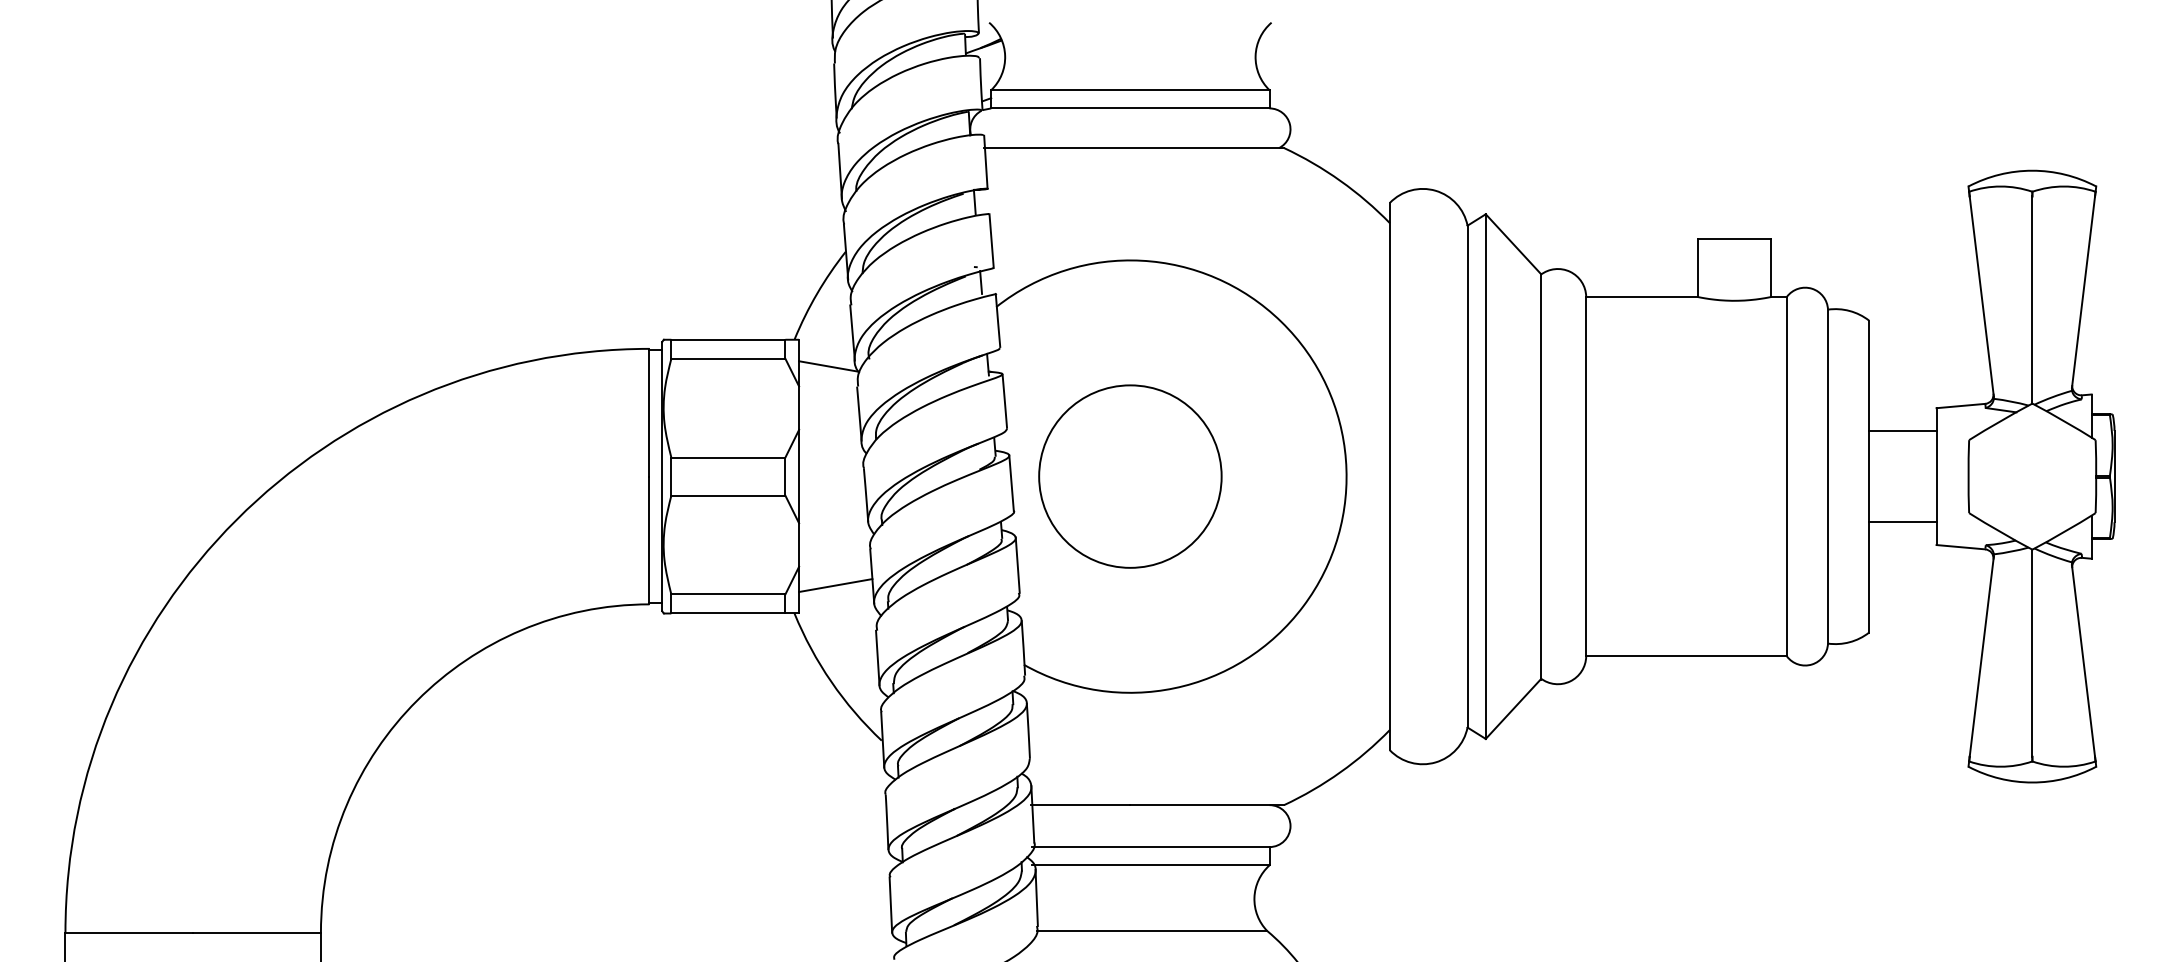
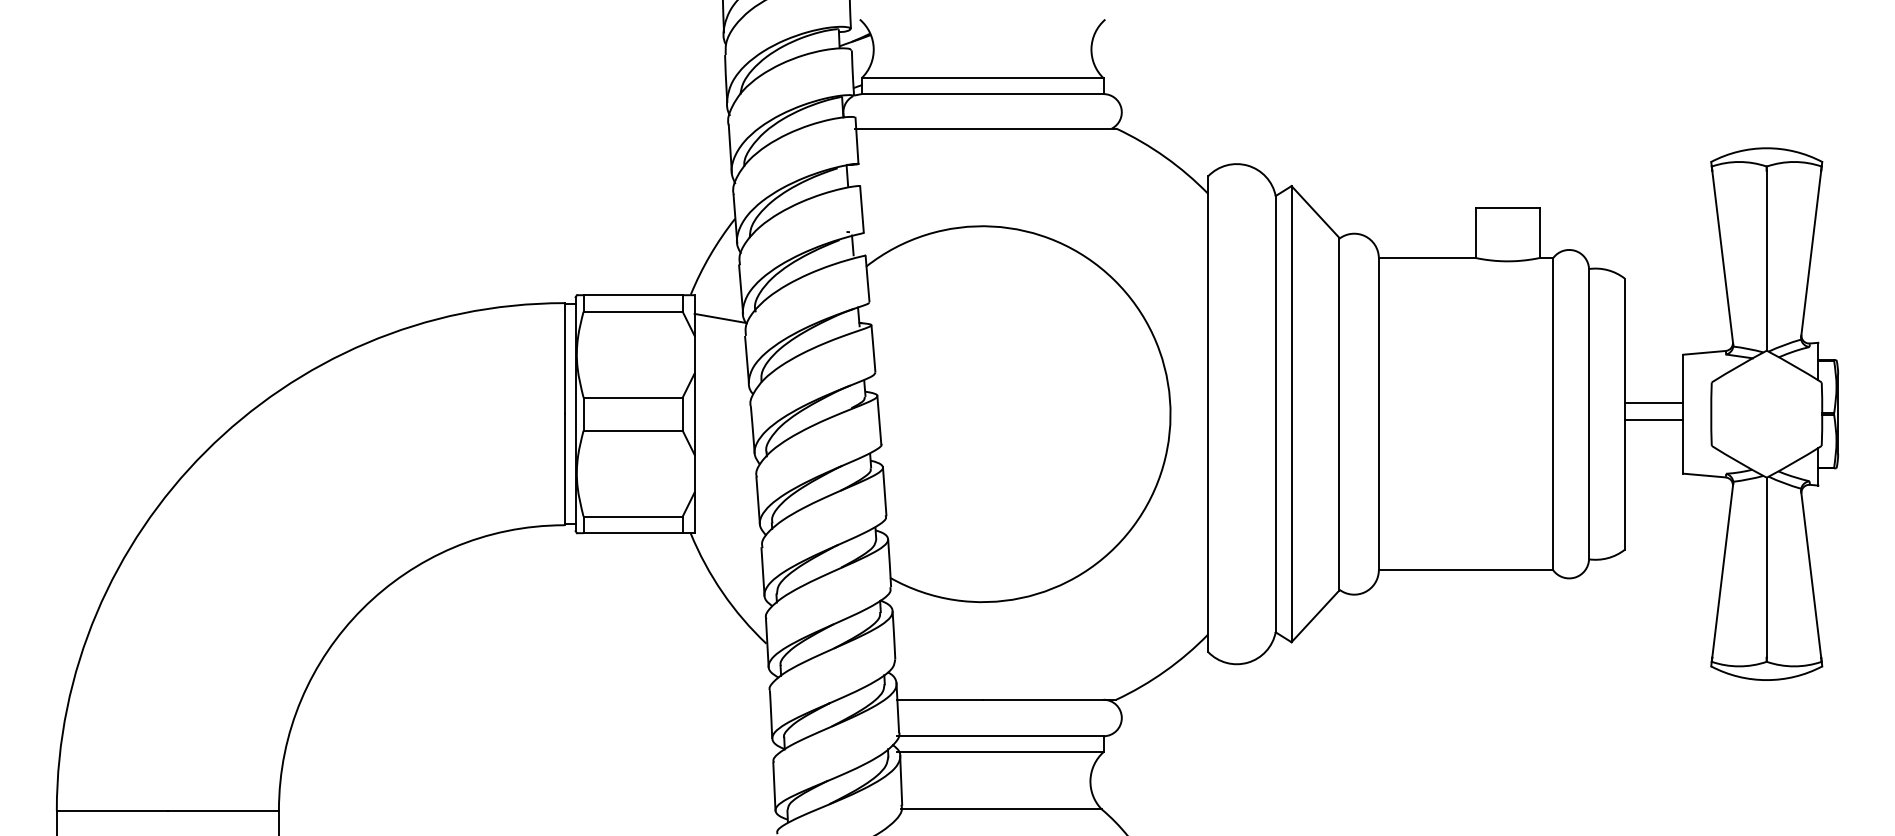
line: (1902, 430) -> (1653, 402), moved
circle: (1130, 476) -> (982, 414), removed
line: (1902, 521) -> (1653, 419), moved
line: (835, 585) -> (726, 508), removed

